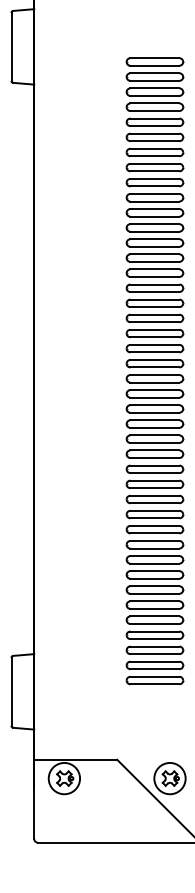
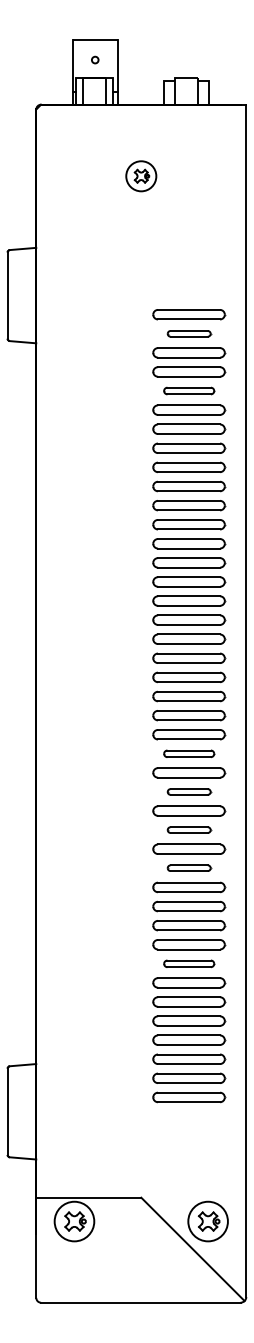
part: (155, 76) -> (189, 333), size x0.6
part: (155, 121) -> (189, 390), size x0.7
part: (155, 408) -> (189, 753), size x0.7
part: (155, 438) -> (189, 791), size x0.6
part: (155, 468) -> (189, 829), size x0.6
part: (155, 498) -> (189, 867), size x0.6
part: (155, 574) -> (189, 963), size x0.7

